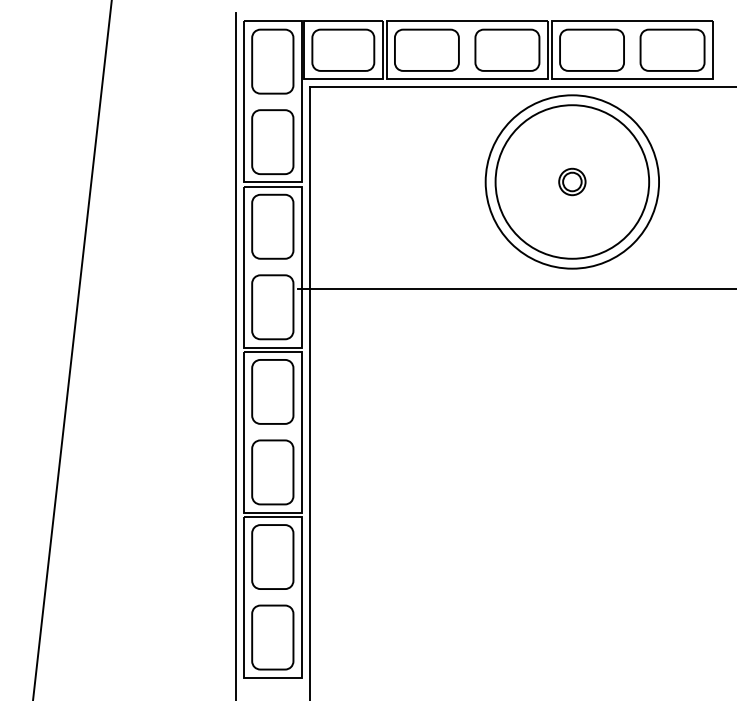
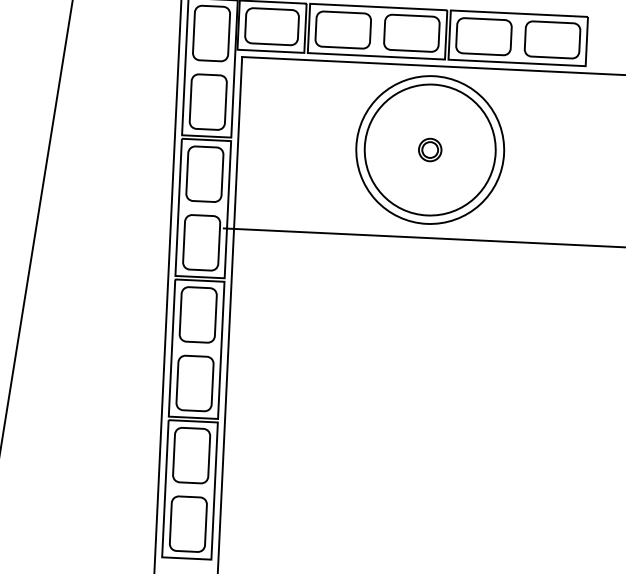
part: (571, 181) -> (429, 149), moved

